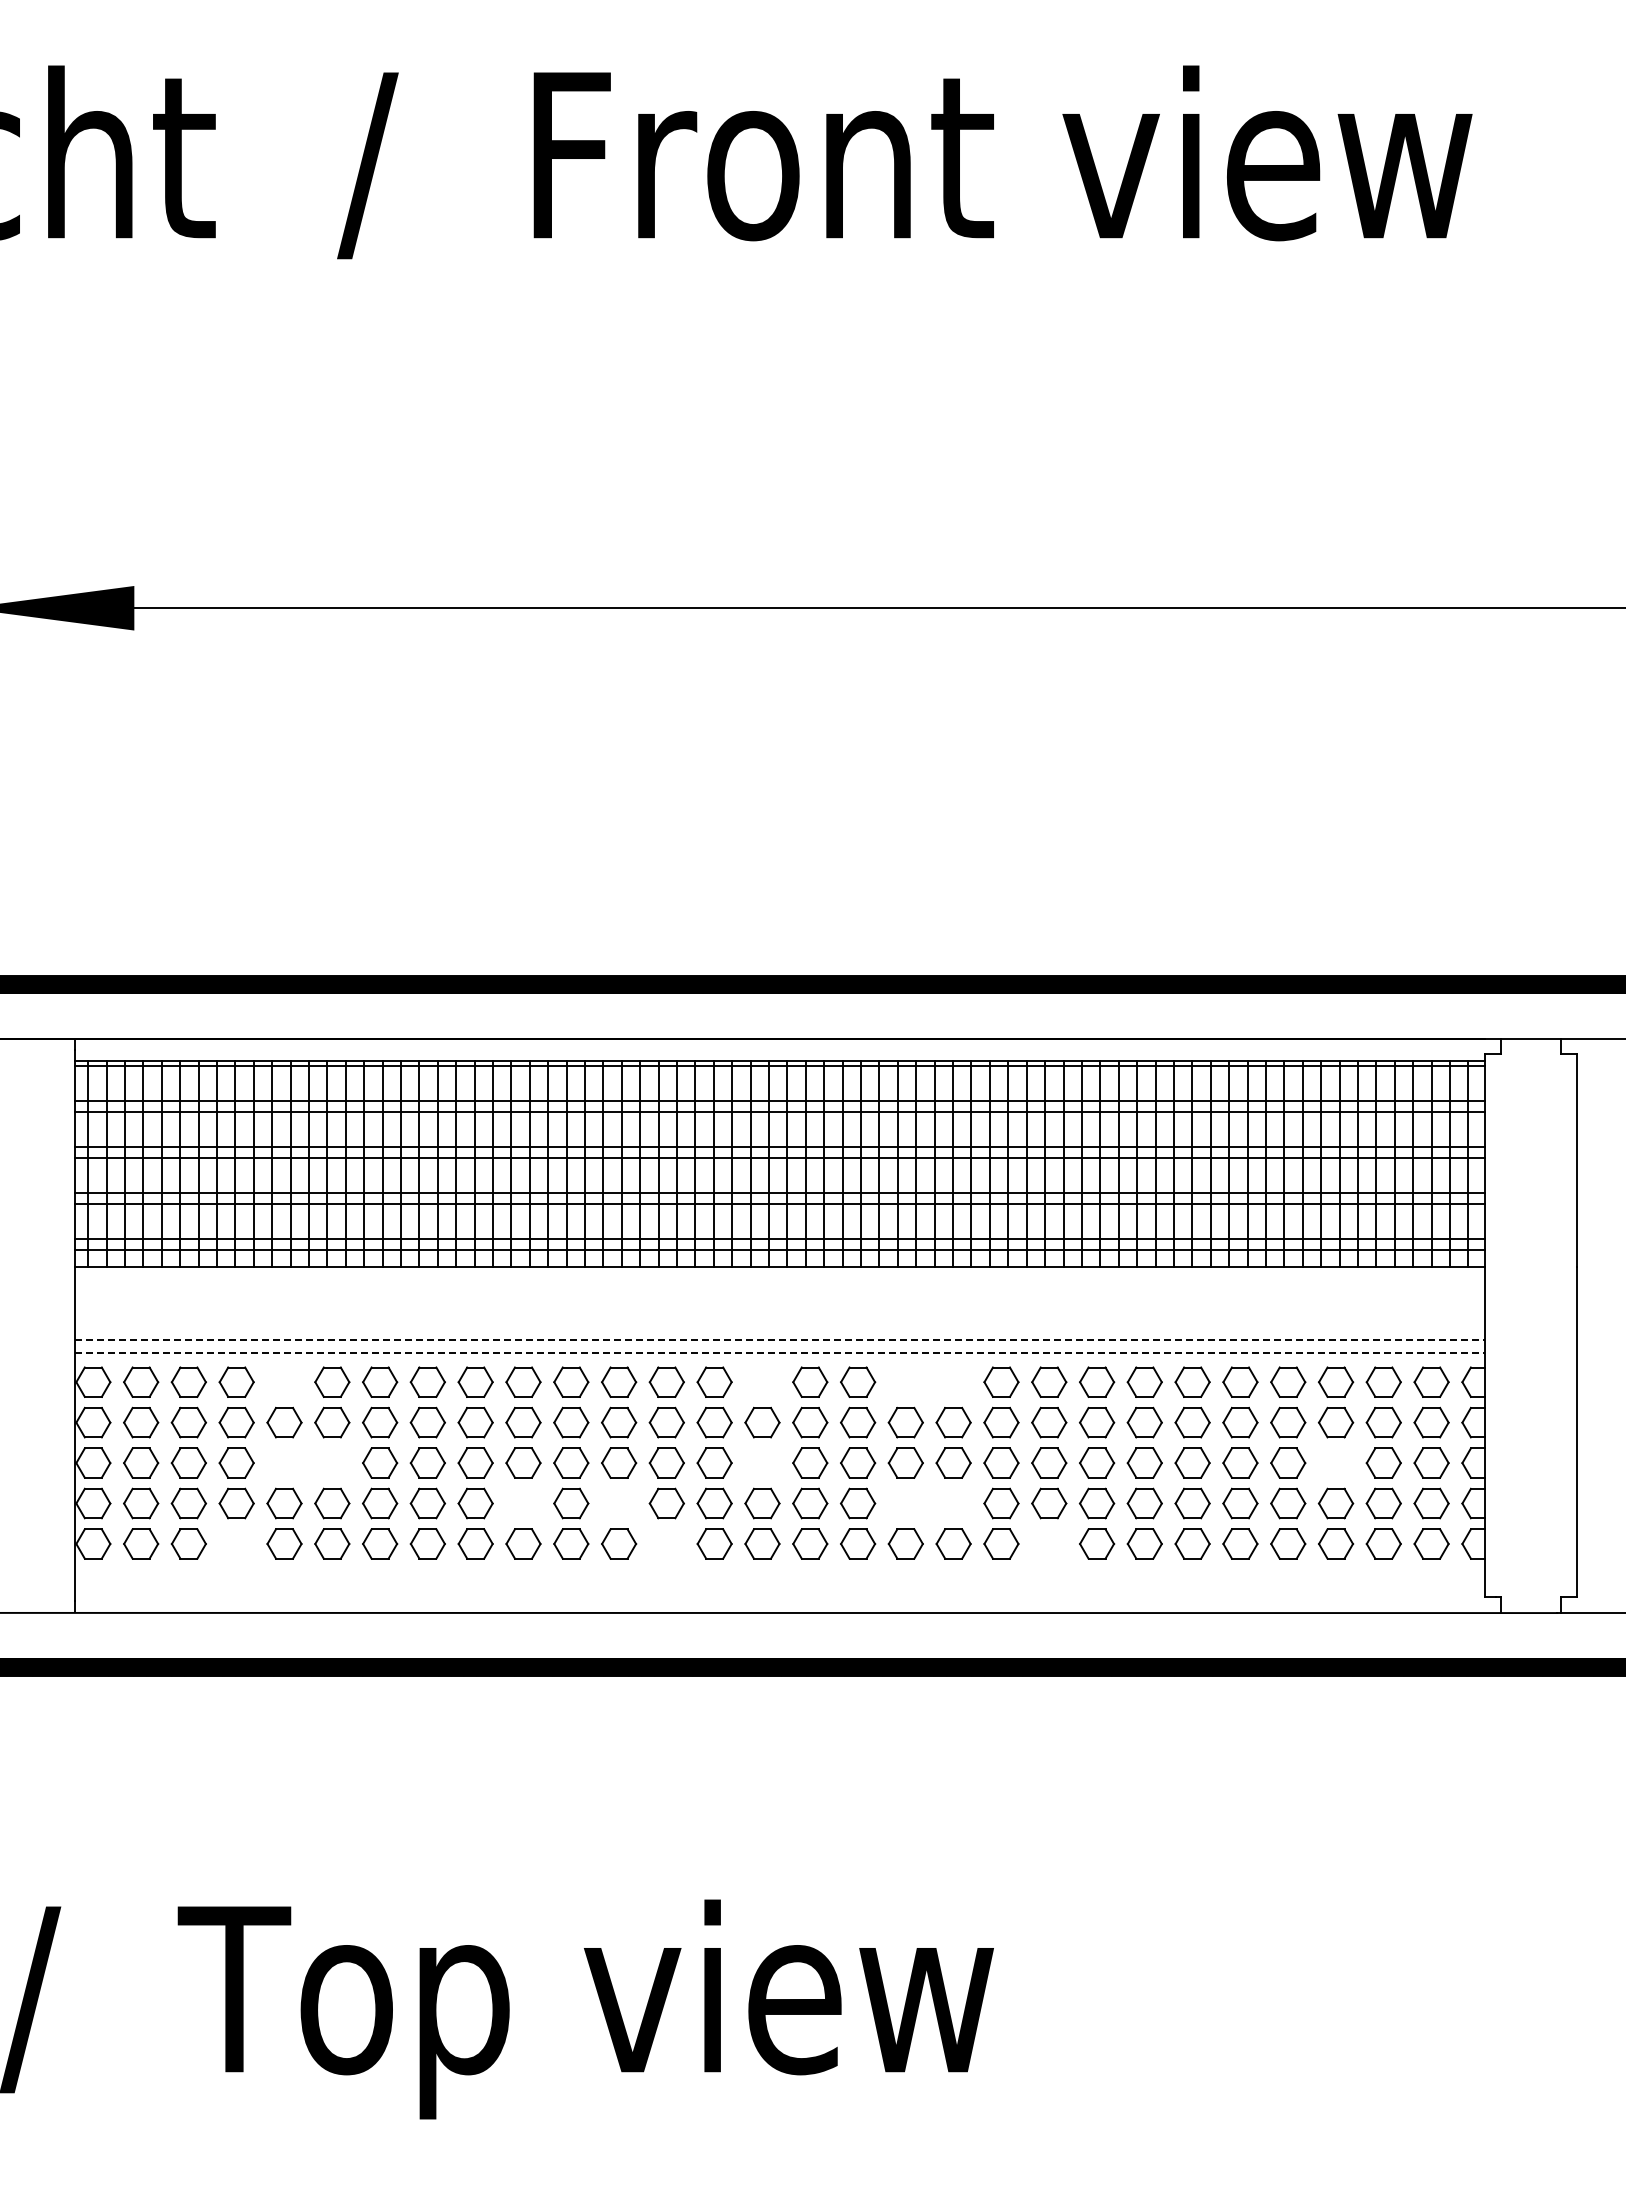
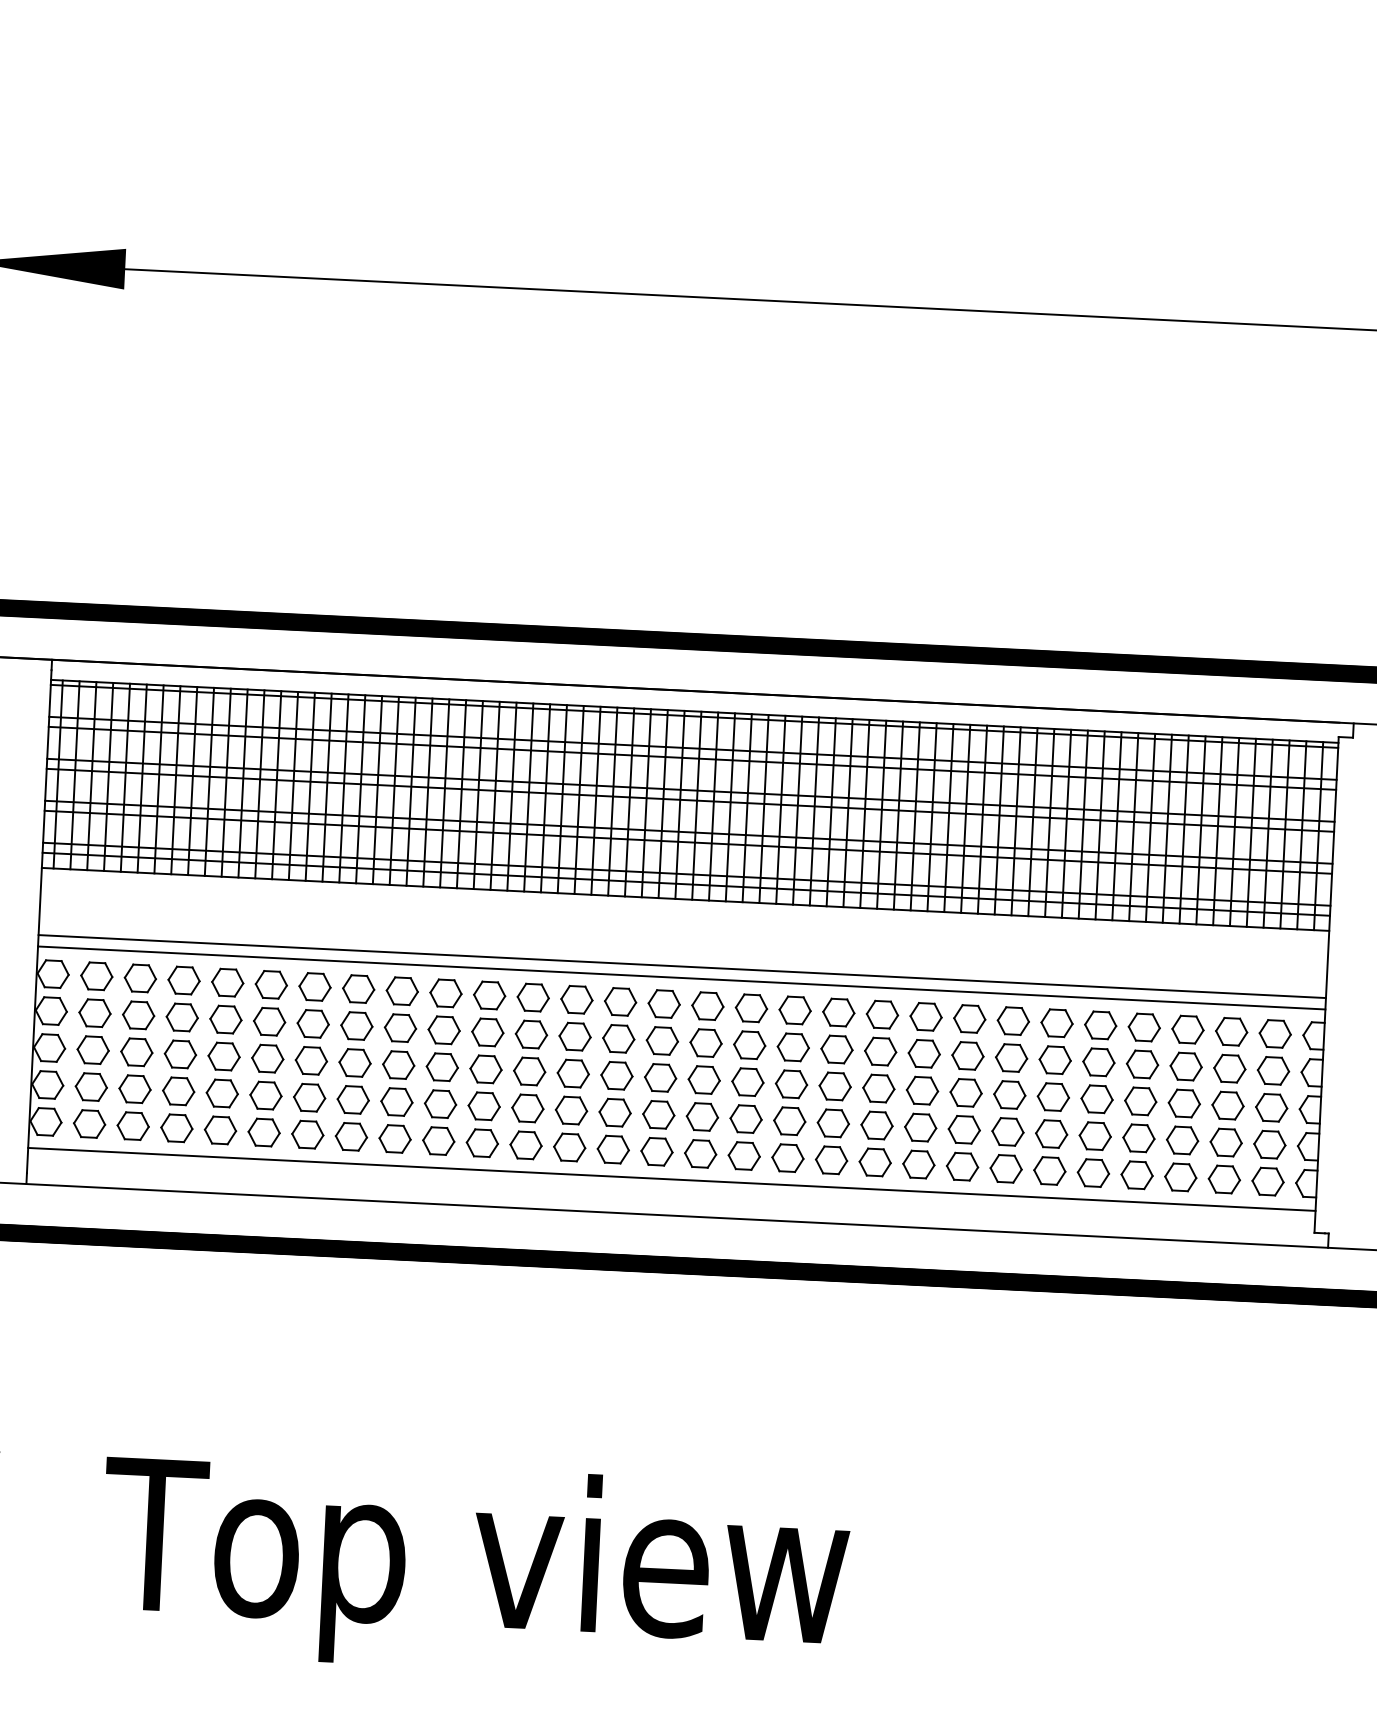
line: (780, 1340) -> (682, 966), dashed -> solid
line: (780, 1352) -> (682, 977), dashed -> solid
part: (284, 1381) -> (227, 982), added
part: (762, 1381) -> (664, 1003), added
part: (905, 1381) -> (794, 1009), added
part: (953, 1381) -> (838, 1011), added
part: (284, 1462) -> (224, 1056), added
part: (332, 1462) -> (267, 1058), added
part: (762, 1462) -> (660, 1077), added
part: (1336, 1462) -> (1184, 1102), added
part: (523, 1503) -> (440, 1104), added
part: (619, 1503) -> (528, 1108), added
part: (905, 1503) -> (789, 1121), added
part: (953, 1503) -> (833, 1123), added
part: (236, 1543) -> (176, 1127), added
part: (666, 1543) -> (569, 1147), added
part: (1049, 1543) -> (919, 1164), added
line: (780, 1573) -> (672, 1179), added

